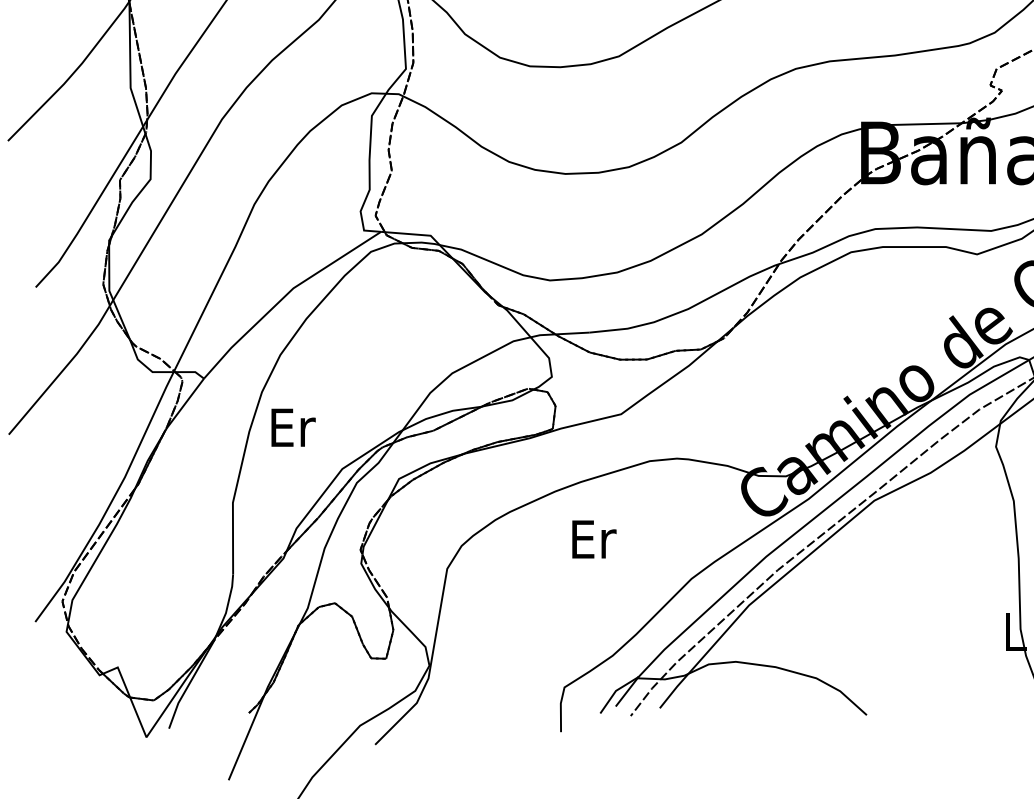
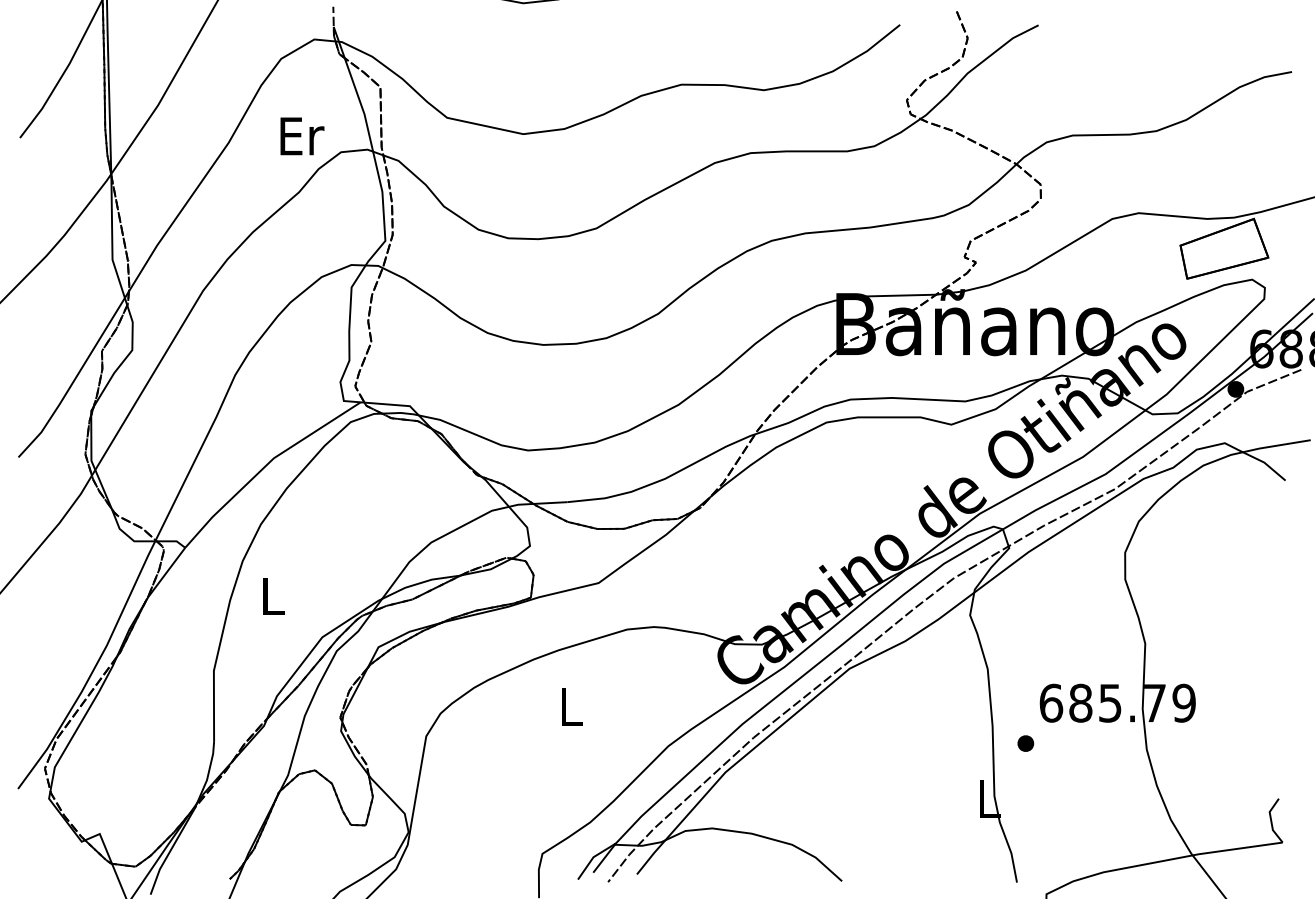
text: (293, 427) -> (273, 596), Er -> L
text: (594, 538) -> (572, 706), Er -> L

